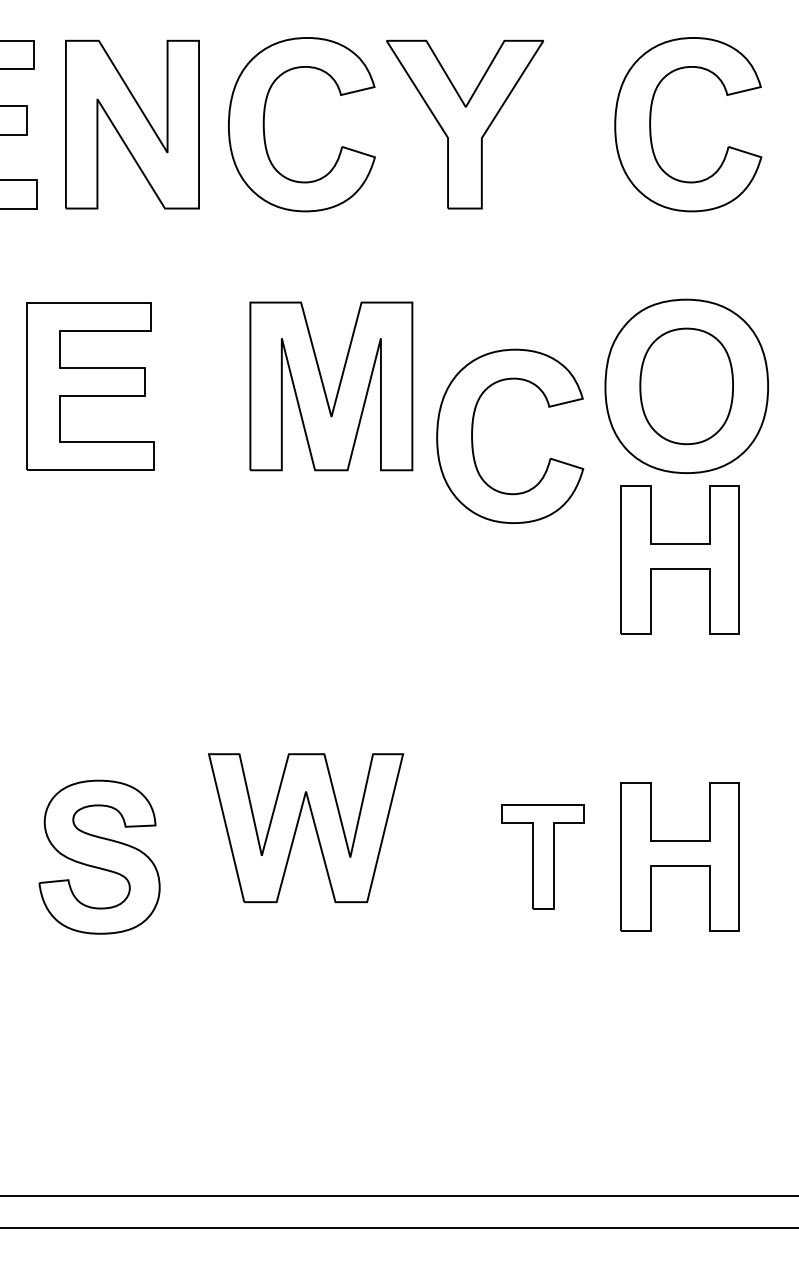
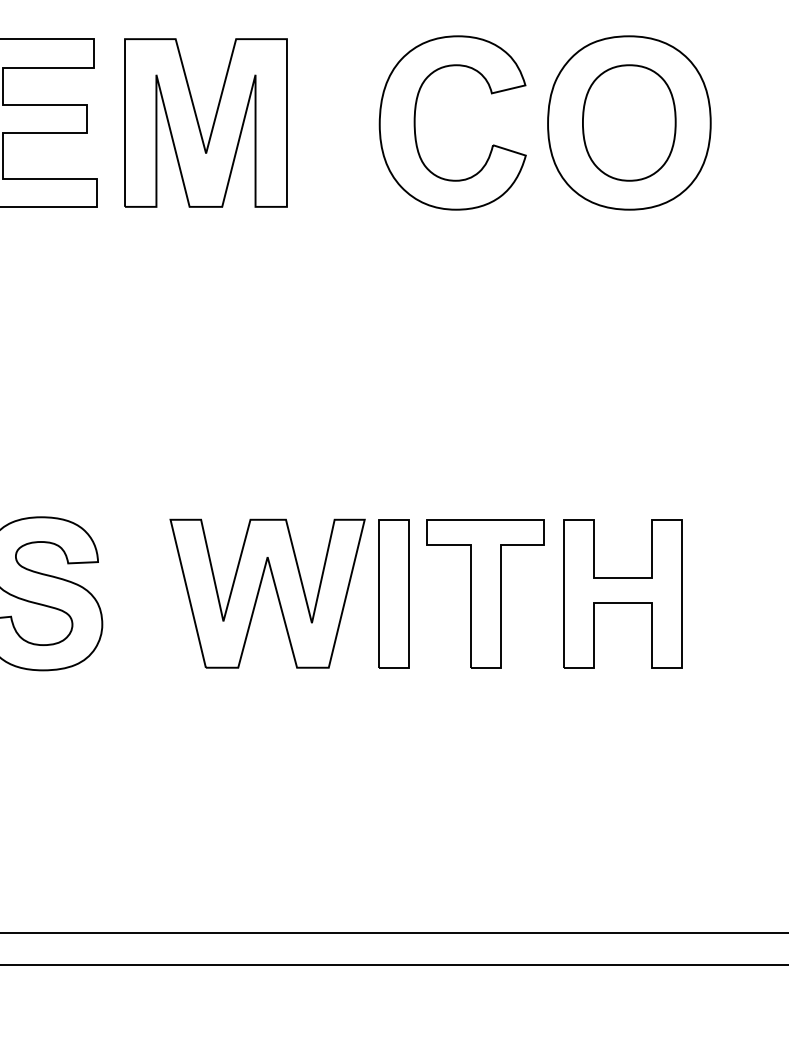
part: (325, 389) -> (200, 126), moved
part: (473, 429) -> (416, 116), moved
part: (679, 559) -> (622, 296), removed
part: (297, 828) -> (259, 594), moved
part: (450, 856) -> (393, 593), added
part: (542, 856) -> (485, 593), size x1.43

